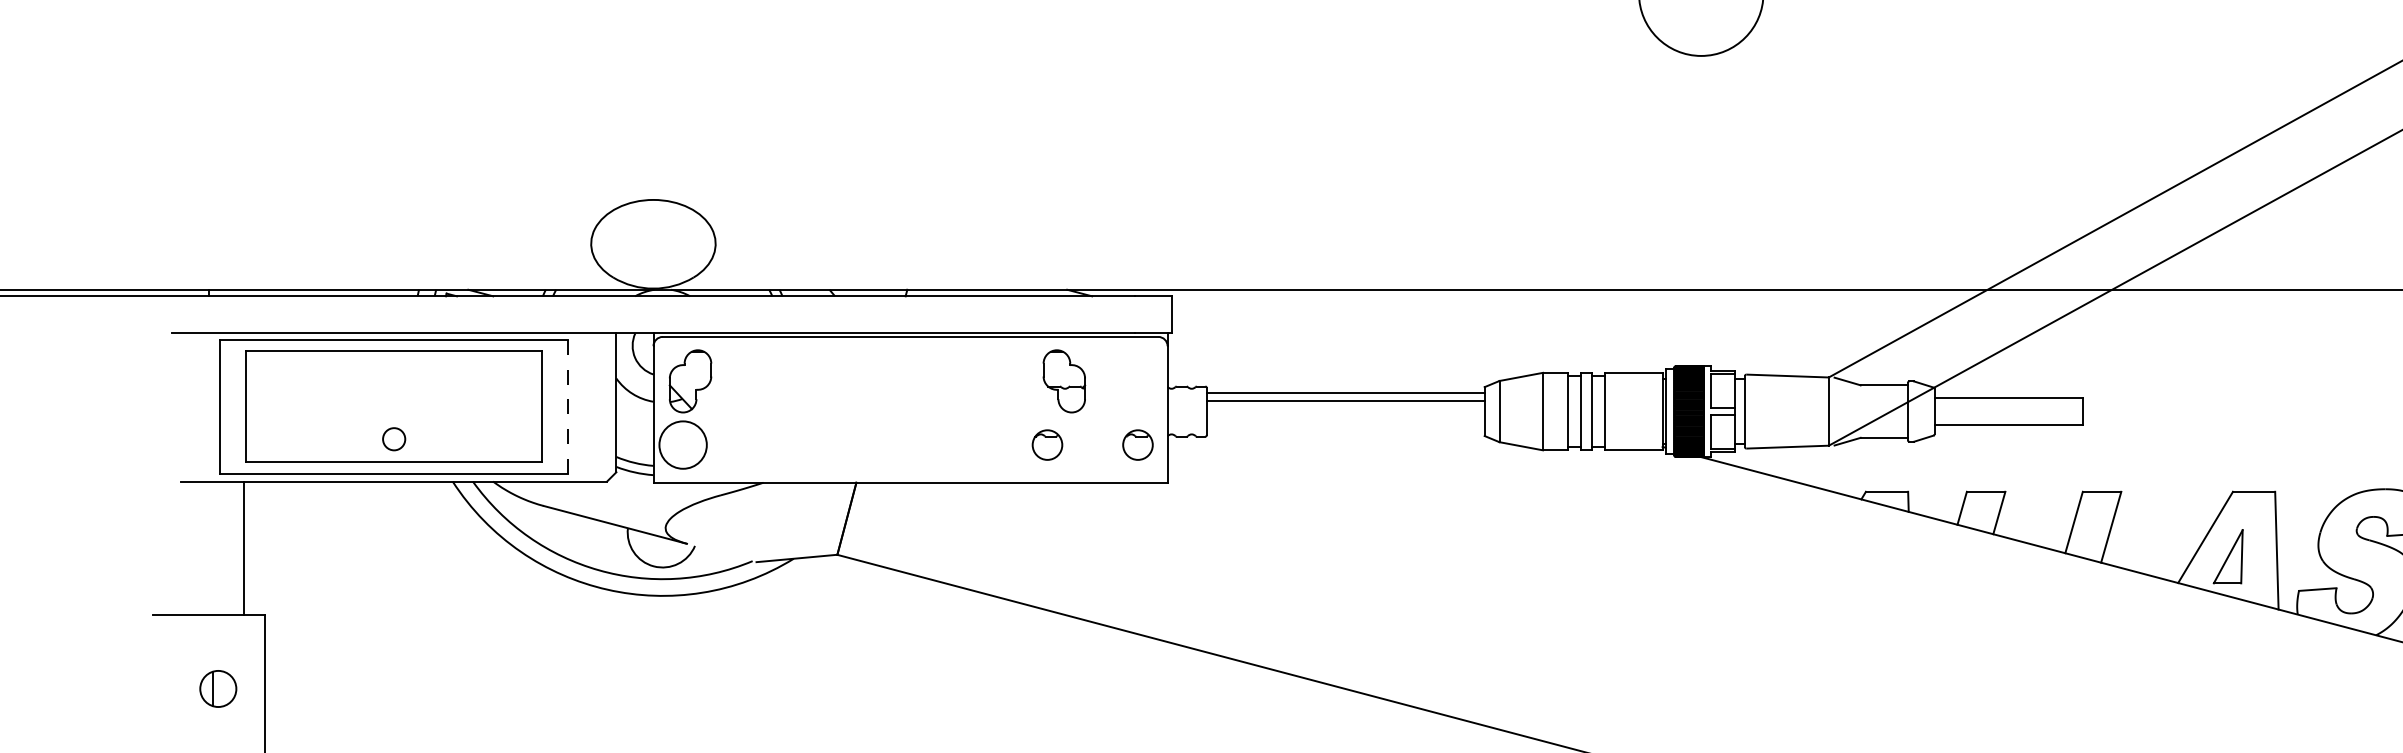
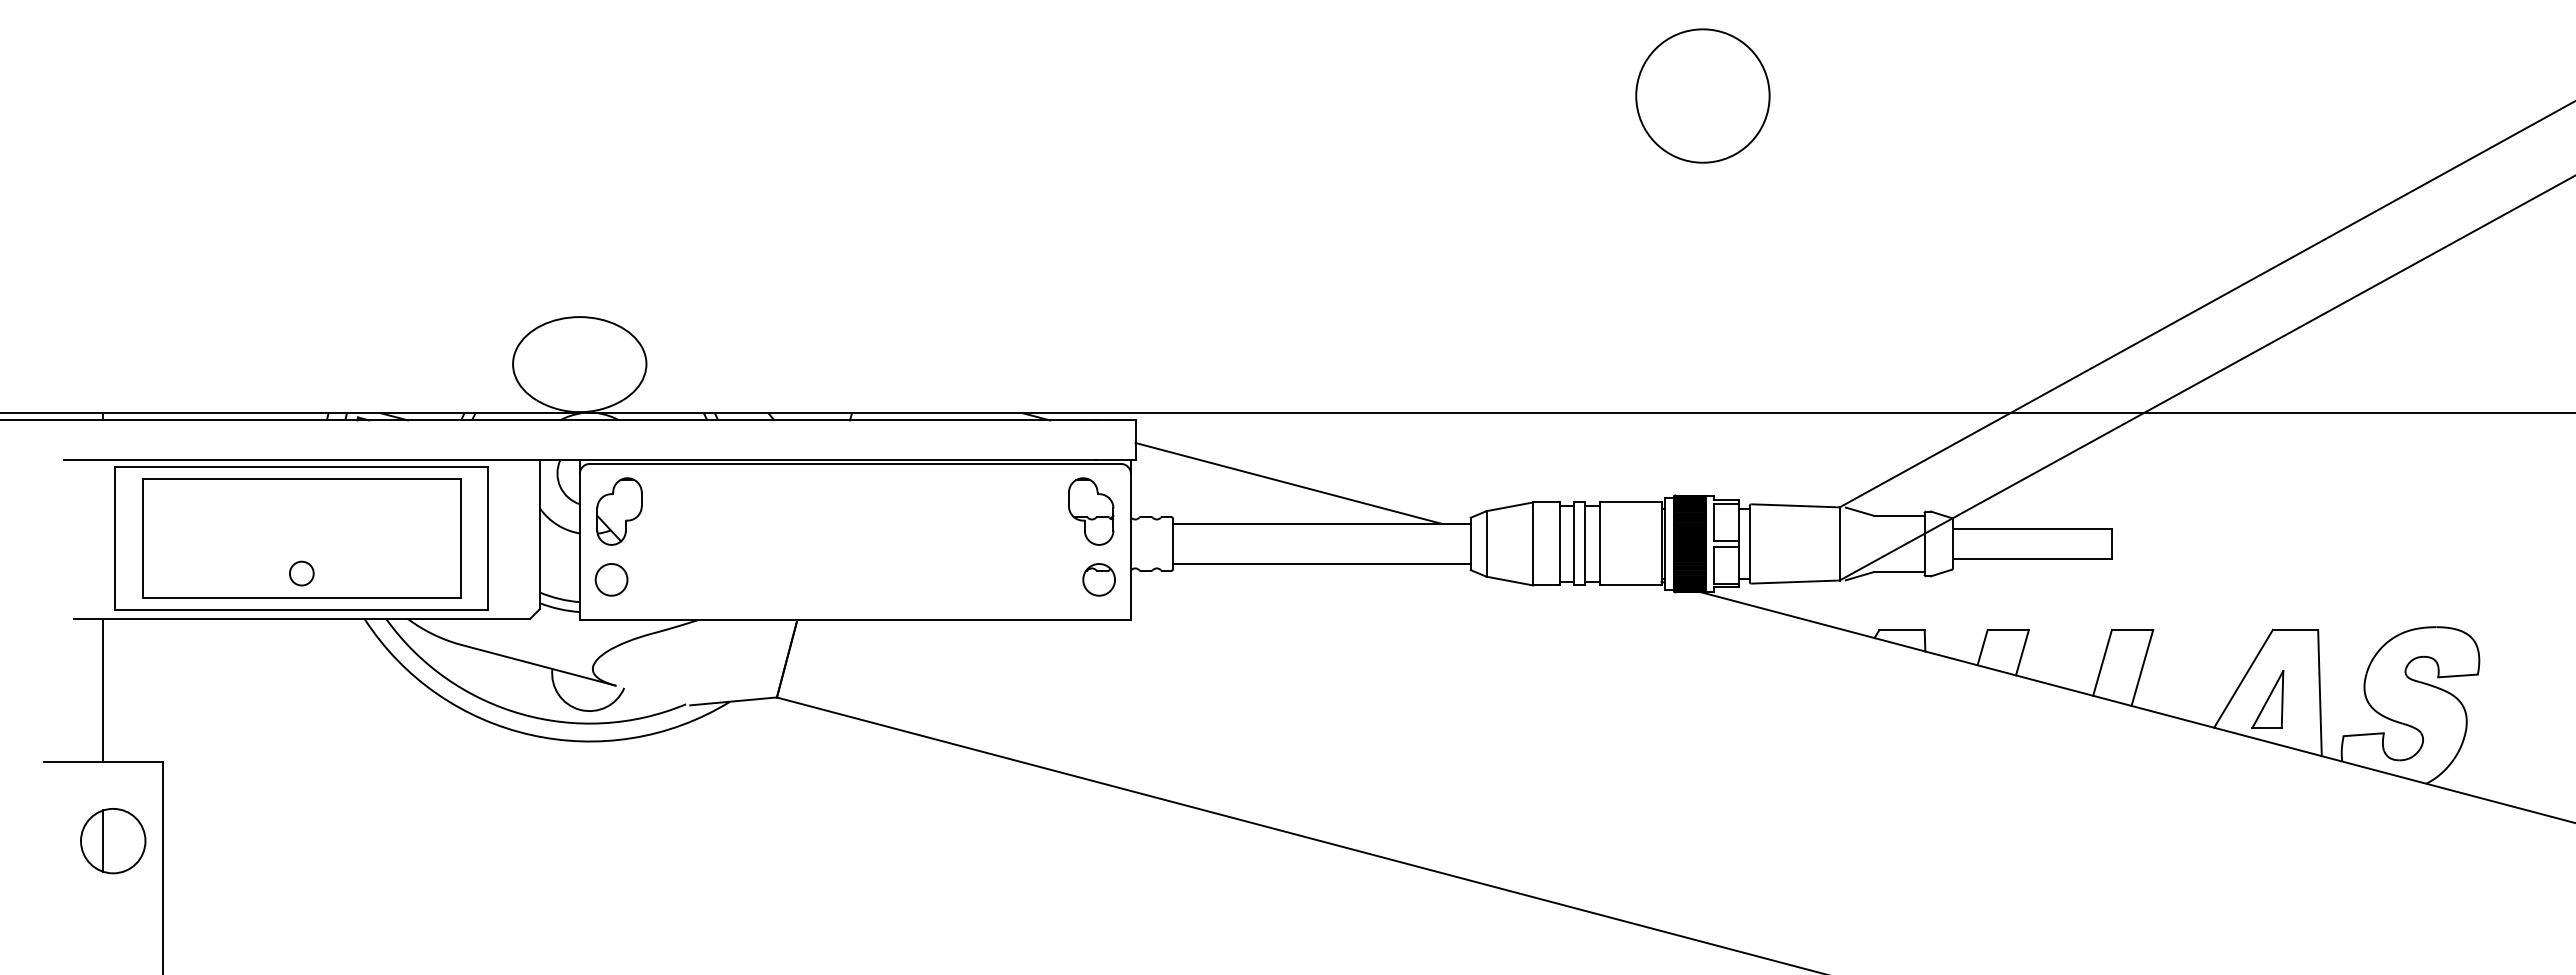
line: (1314, 355) -> (1288, 483), added
part: (1064, 381) -> (1091, 511), moved
line: (1345, 400) -> (1321, 563), moved
line: (568, 406) -> (488, 538), dashed -> solid
circle: (683, 444) -> (611, 579), size x0.62
part: (1046, 444) -> (1001, 579), removed
line: (243, 547) -> (103, 689), moved
part: (218, 689) -> (113, 841), size x1.67

